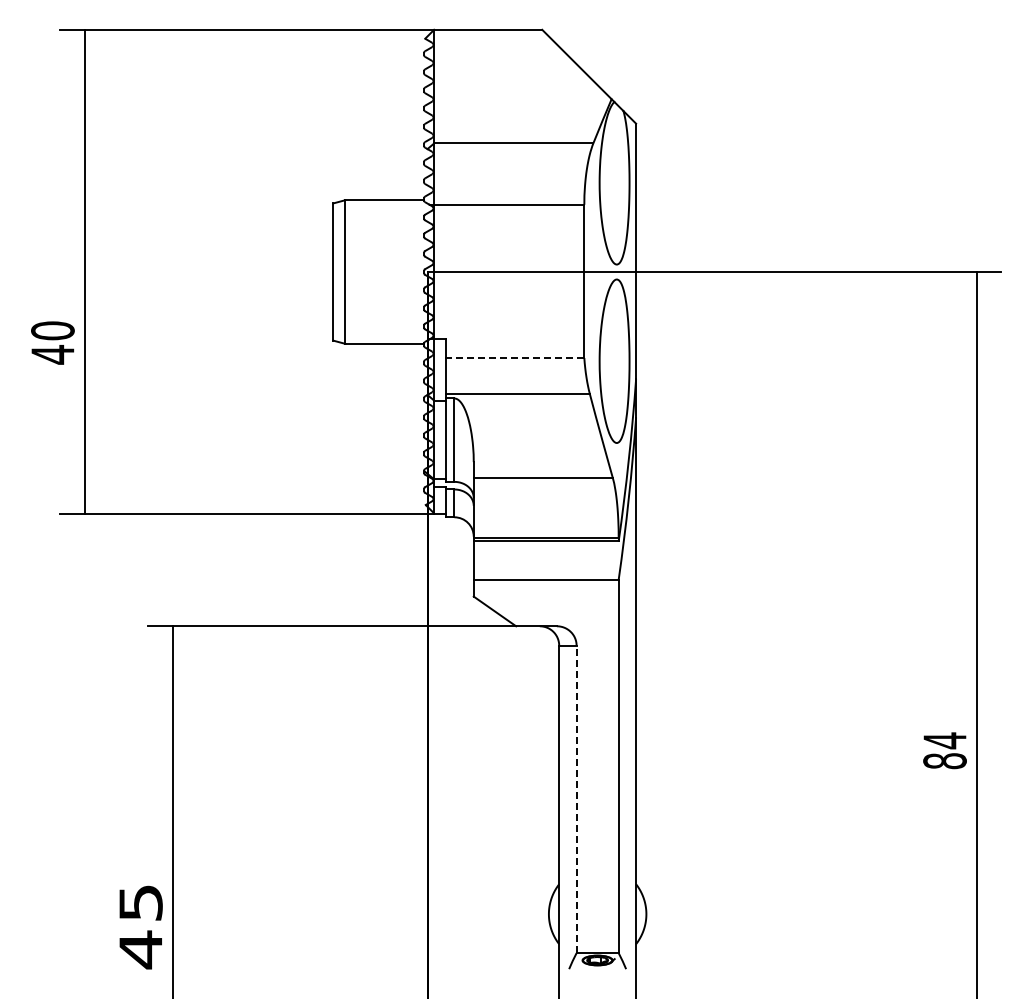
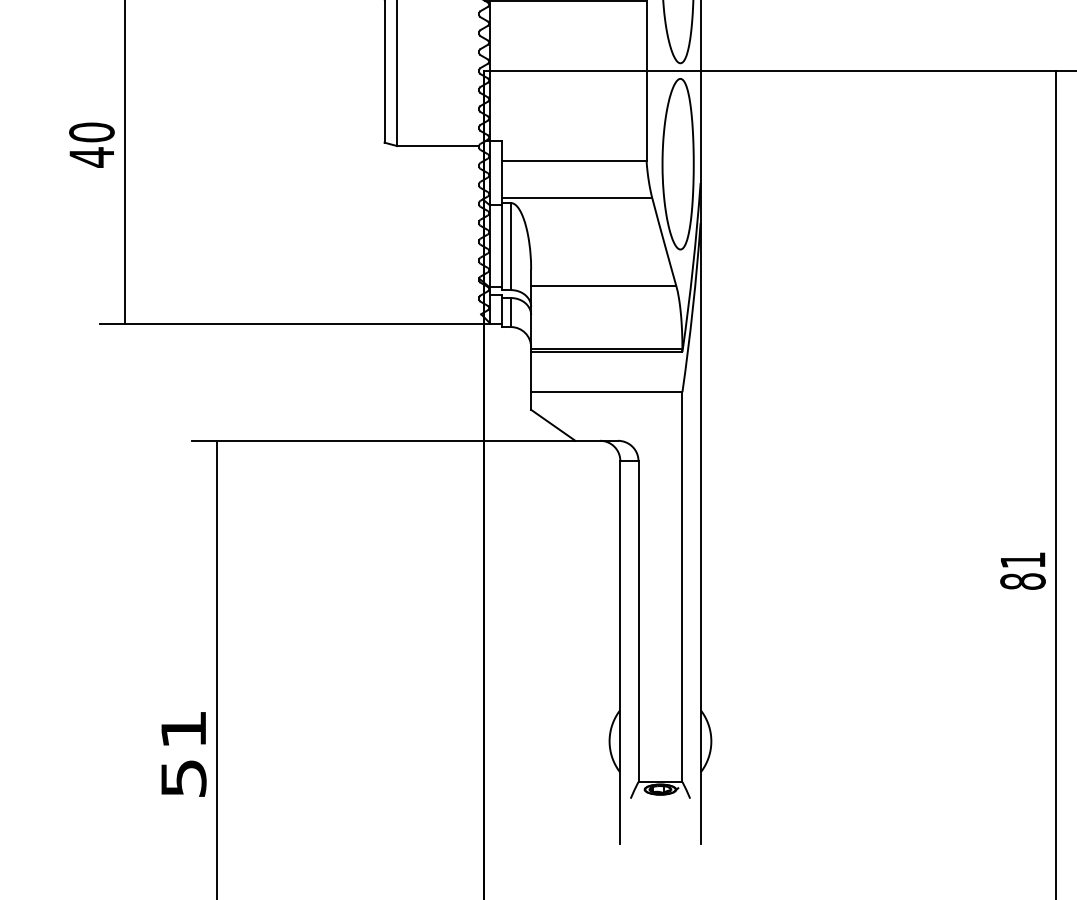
line: (514, 358) -> (573, 161), dashed -> solid
text: (944, 740) -> (1022, 560), 84 -> 81
line: (576, 799) -> (638, 621), dashed -> solid
text: (140, 927) -> (183, 755), 45 -> 51

